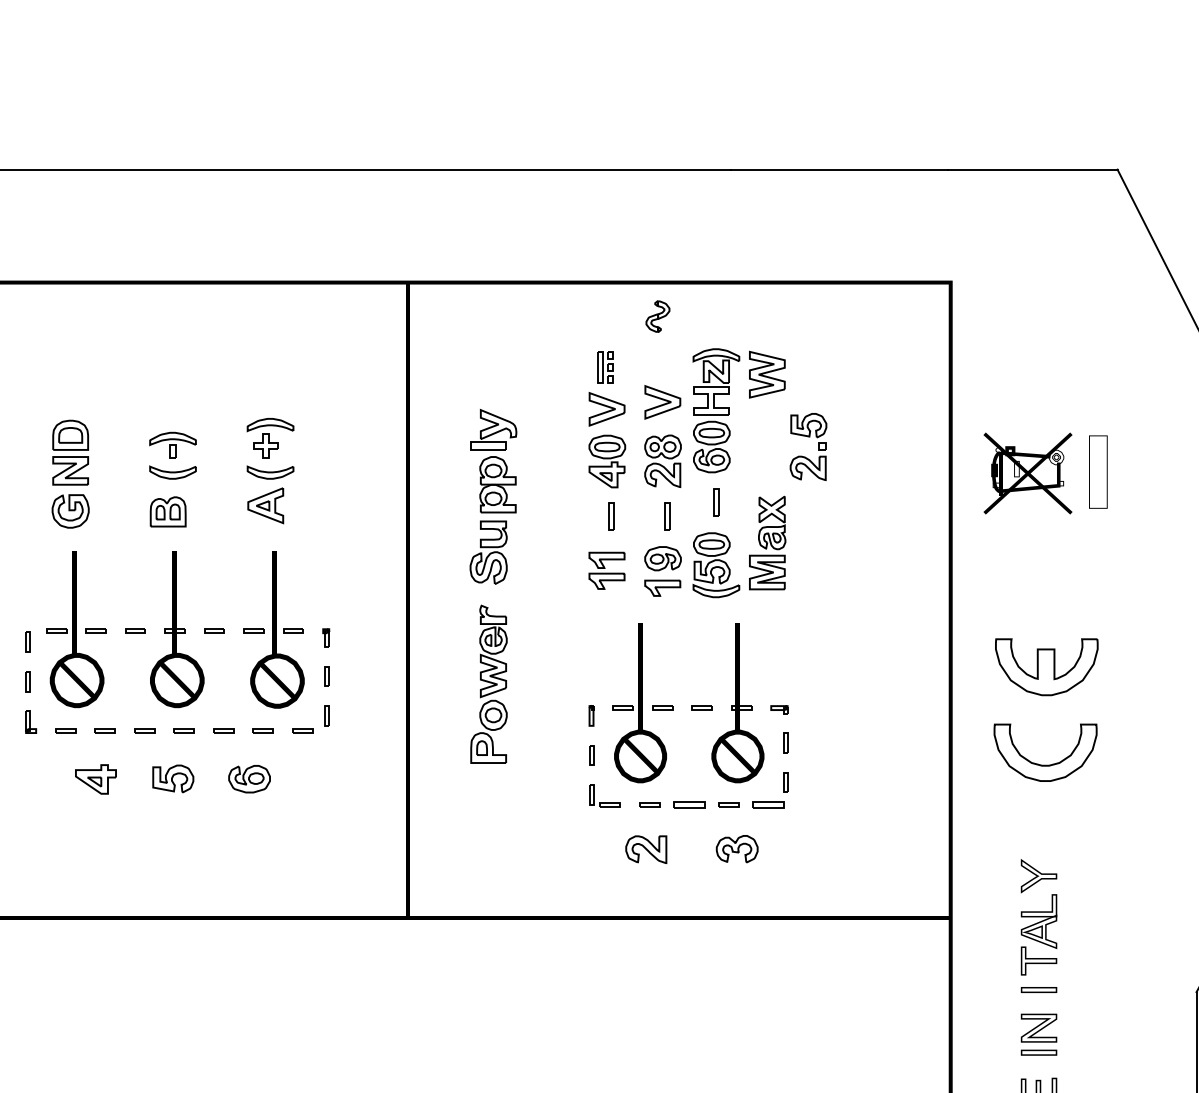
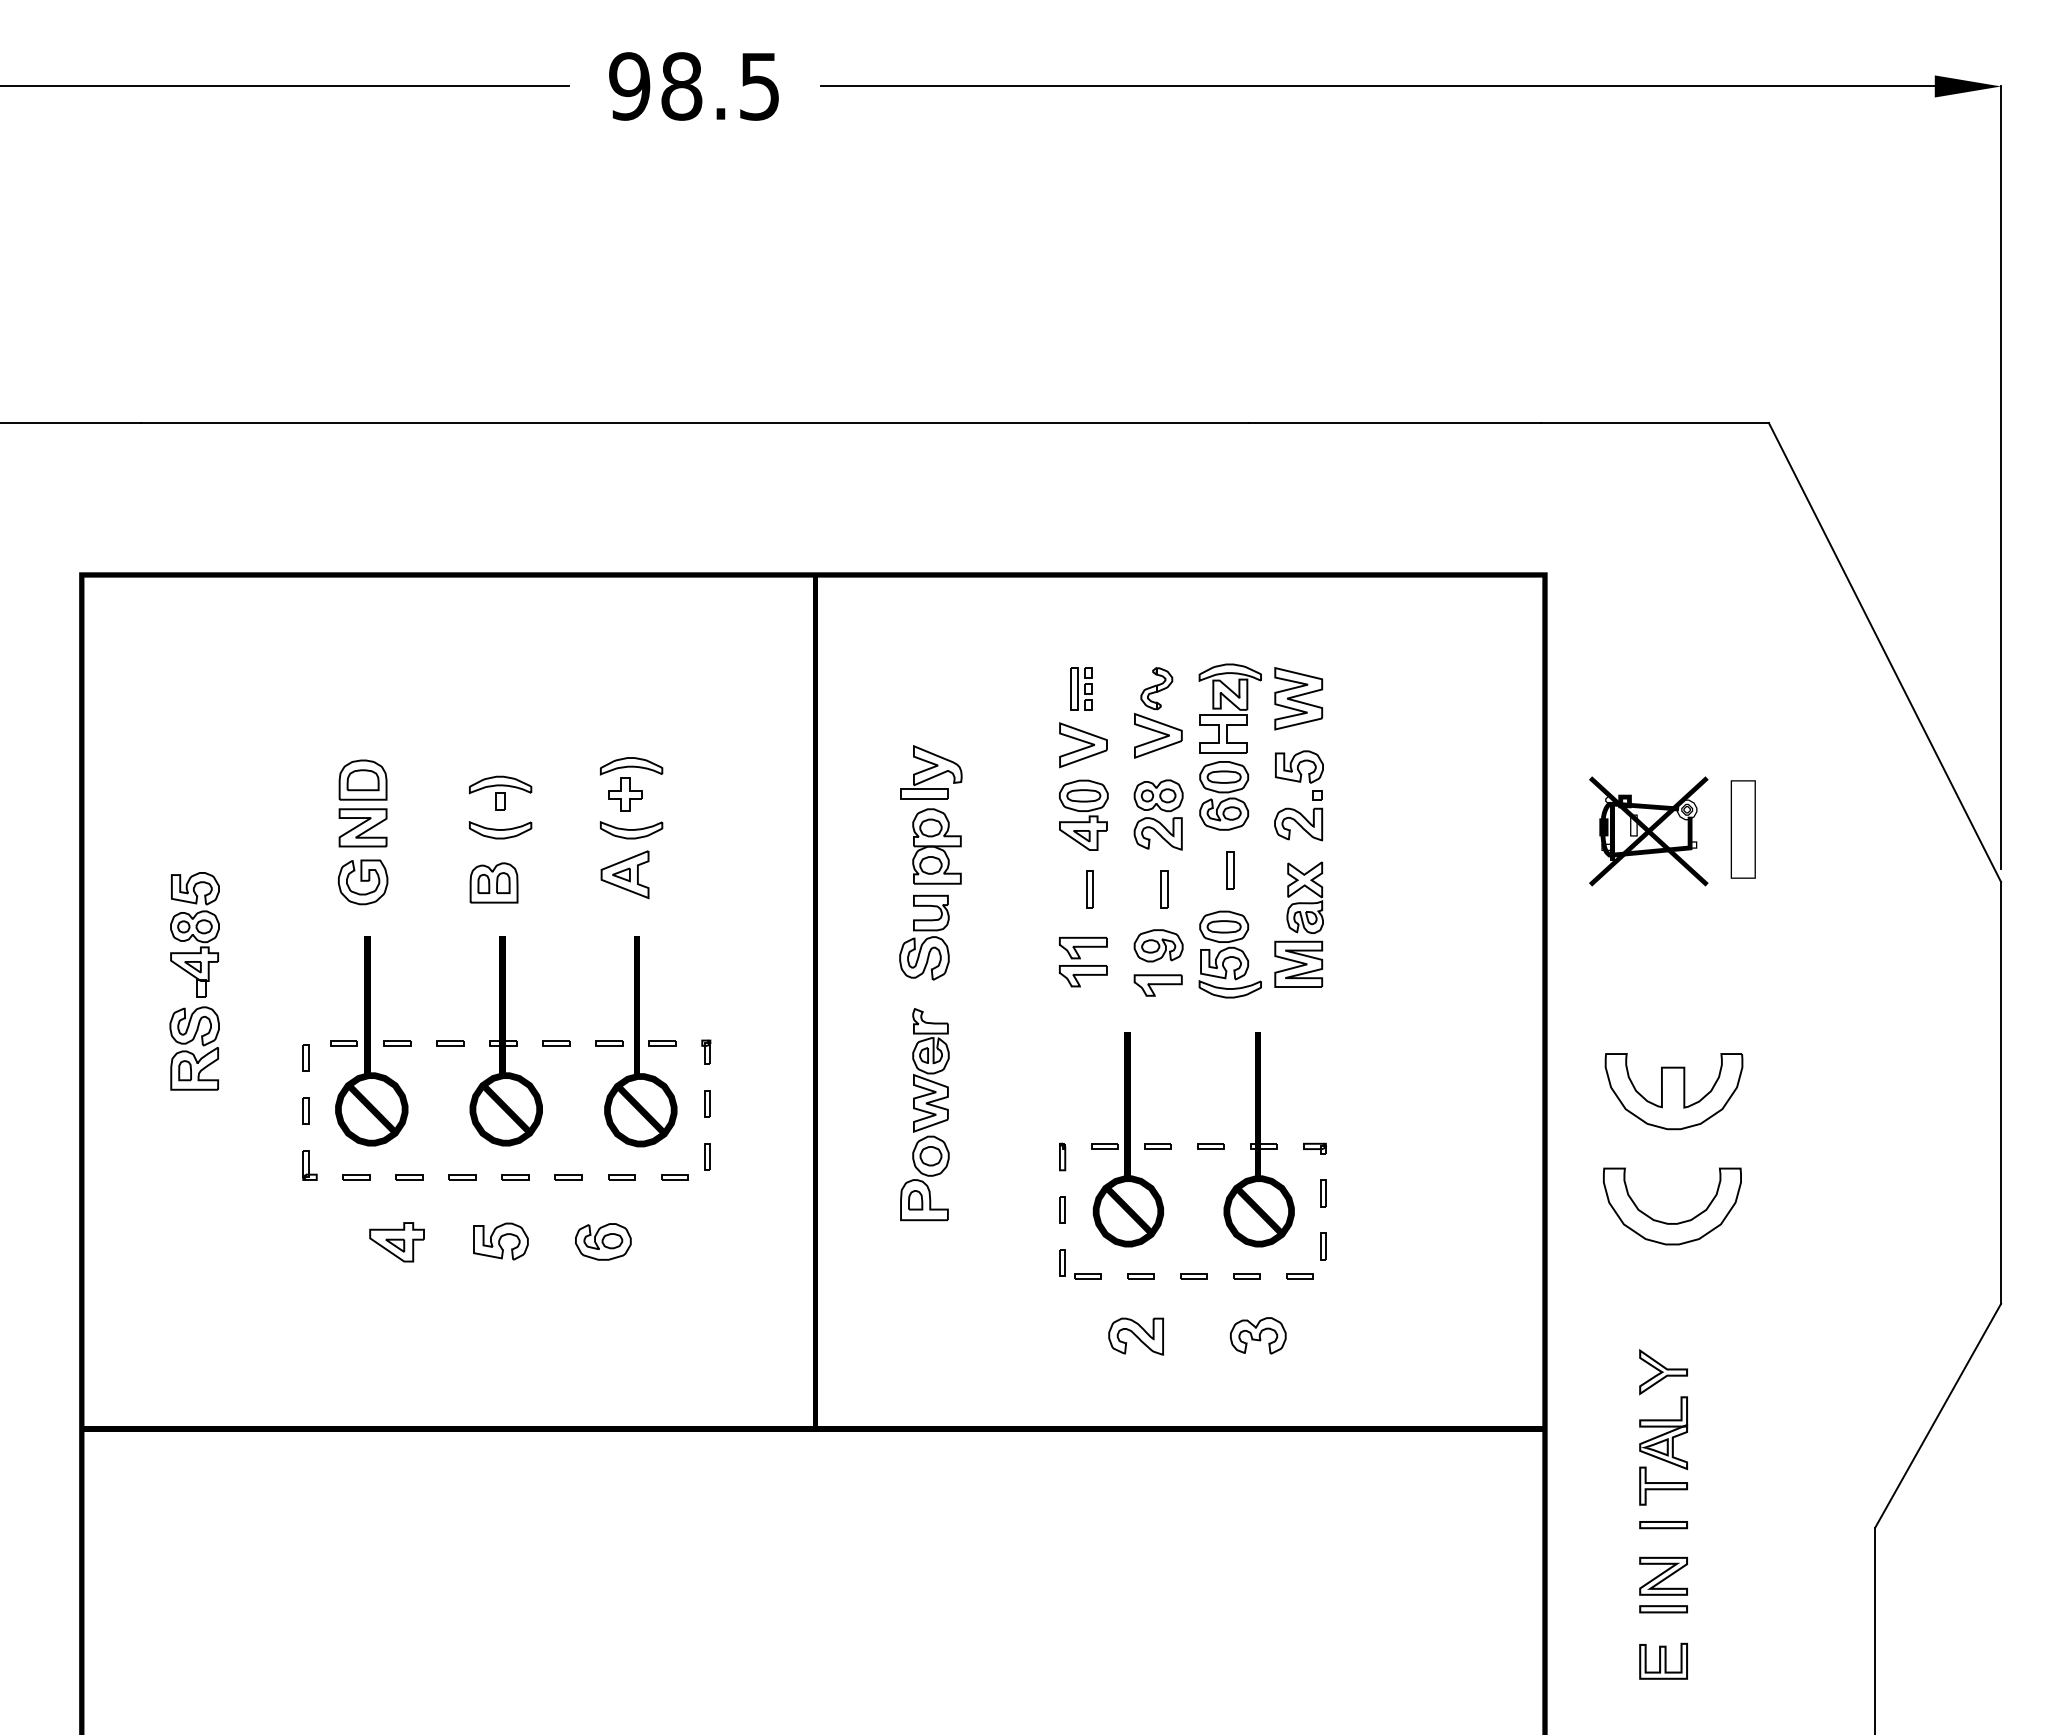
part: (657, 316) -> (1156, 688), moved
part: (808, 437) -> (1298, 782), moved
part: (688, 804) -> (1193, 1276), size x0.62
part: (767, 804) -> (1299, 1276), size x0.62

